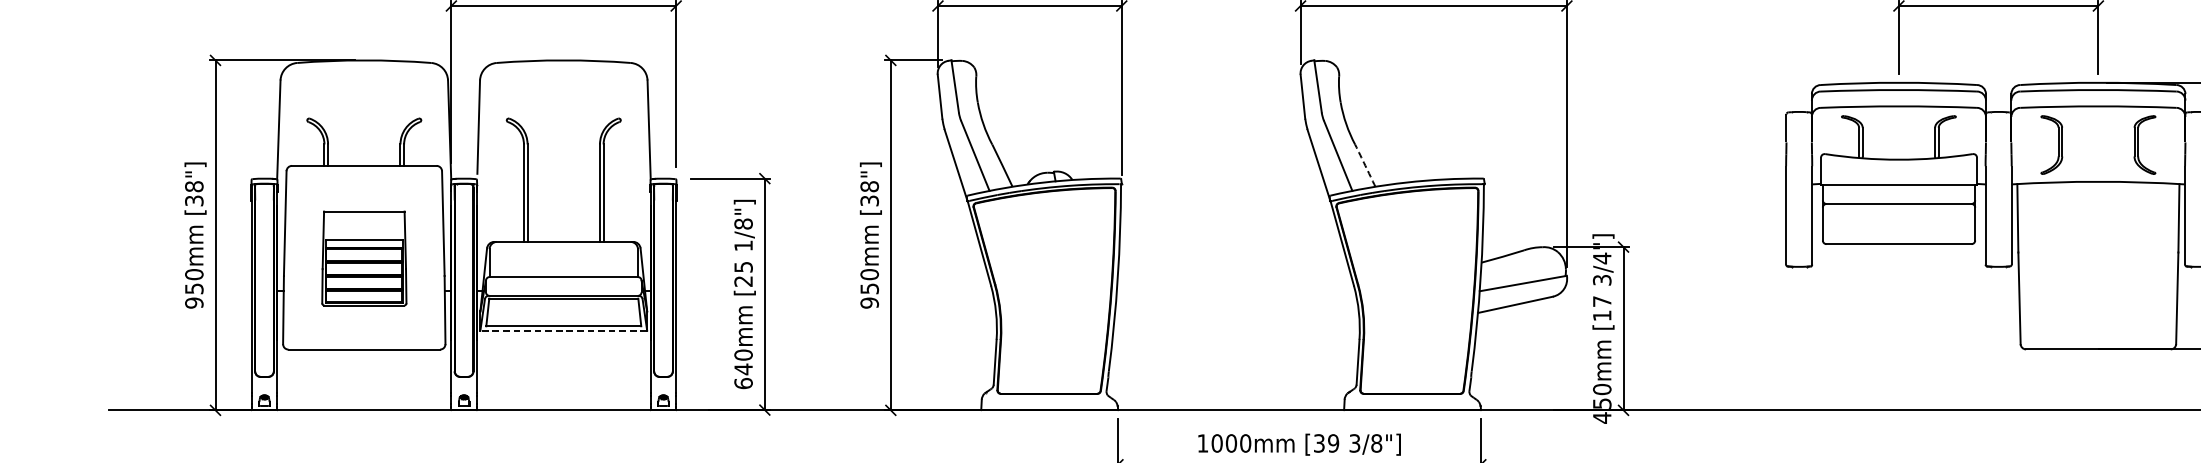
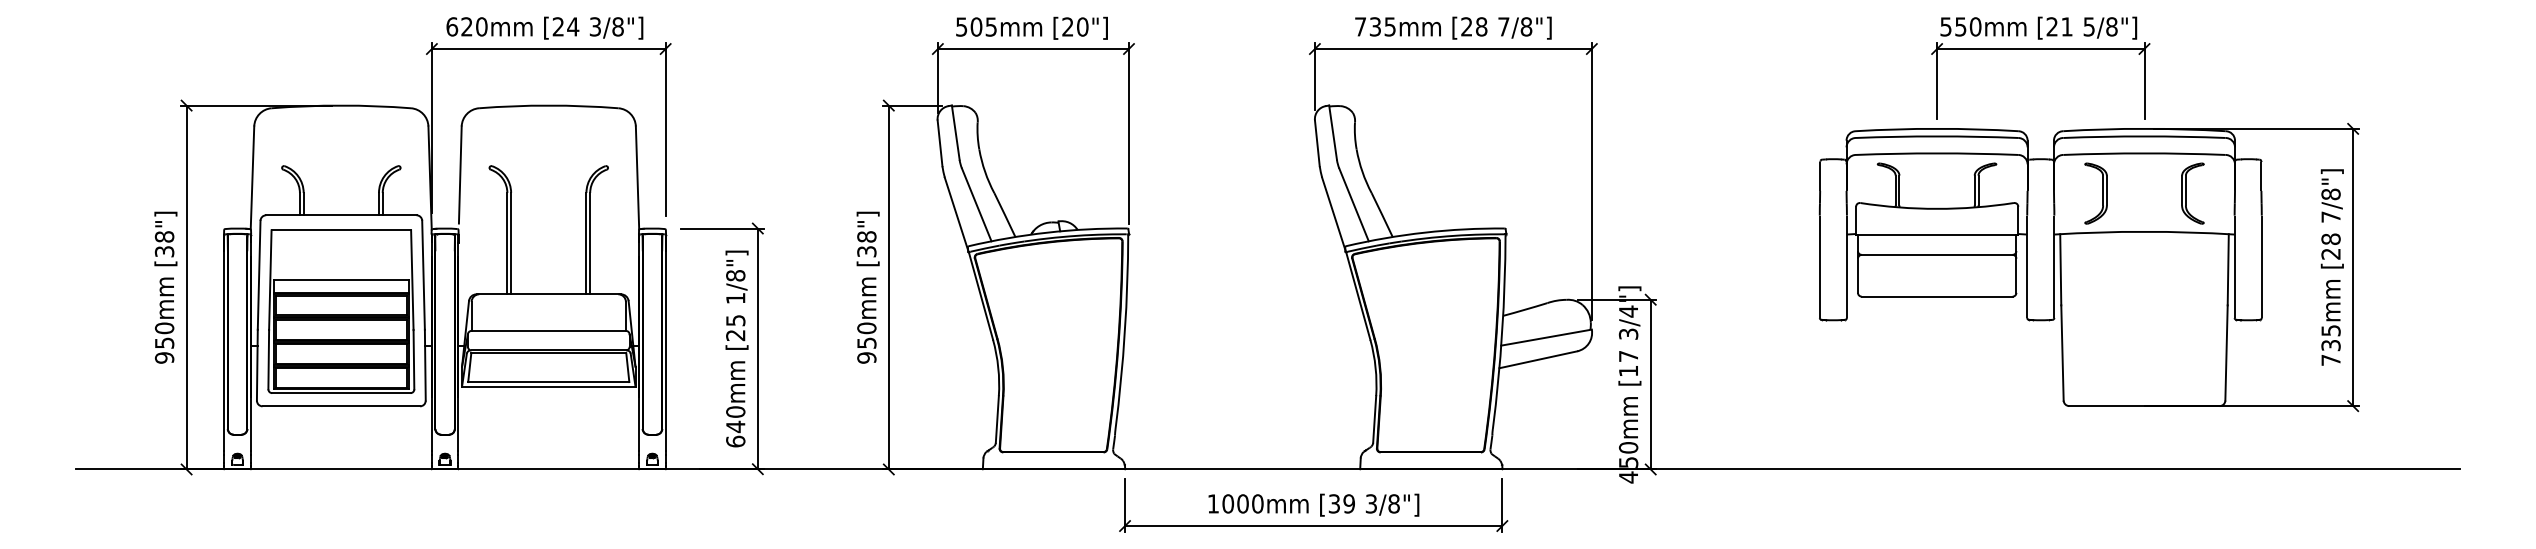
arc: (1365, 166) -> (1382, 215), dashed -> solid
part: (364, 258) -> (341, 311), size x1.67
line: (563, 330) -> (548, 386), dashed -> solid

